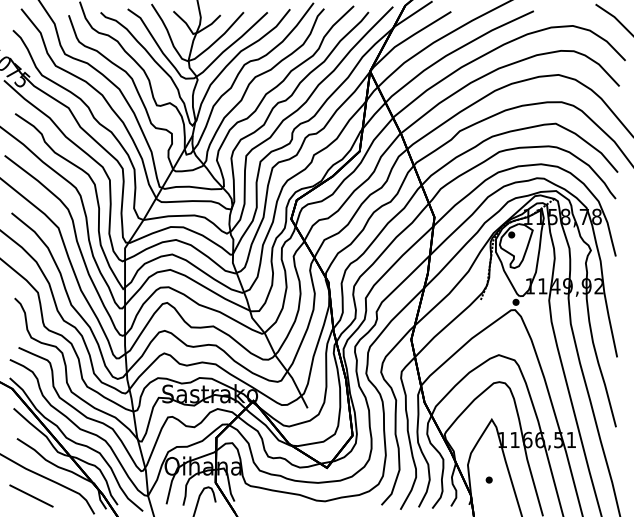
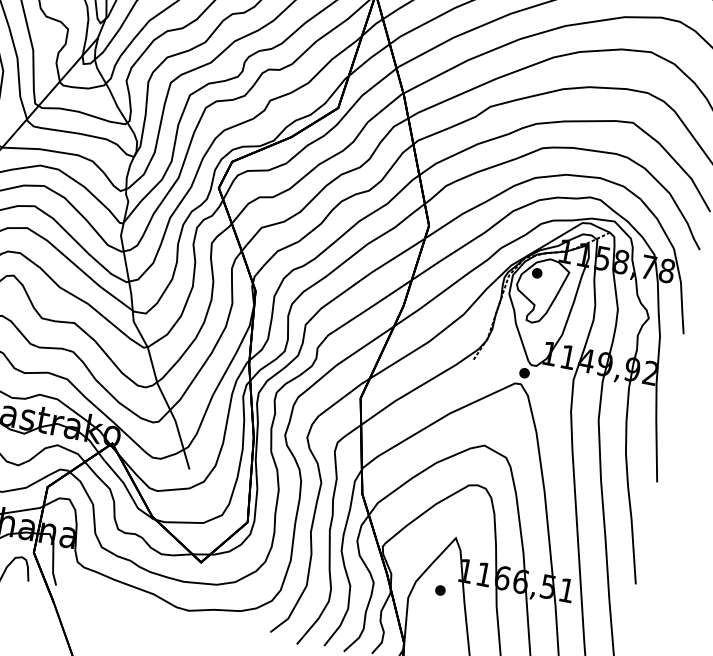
part: (488, 479) -> (439, 589), moved

